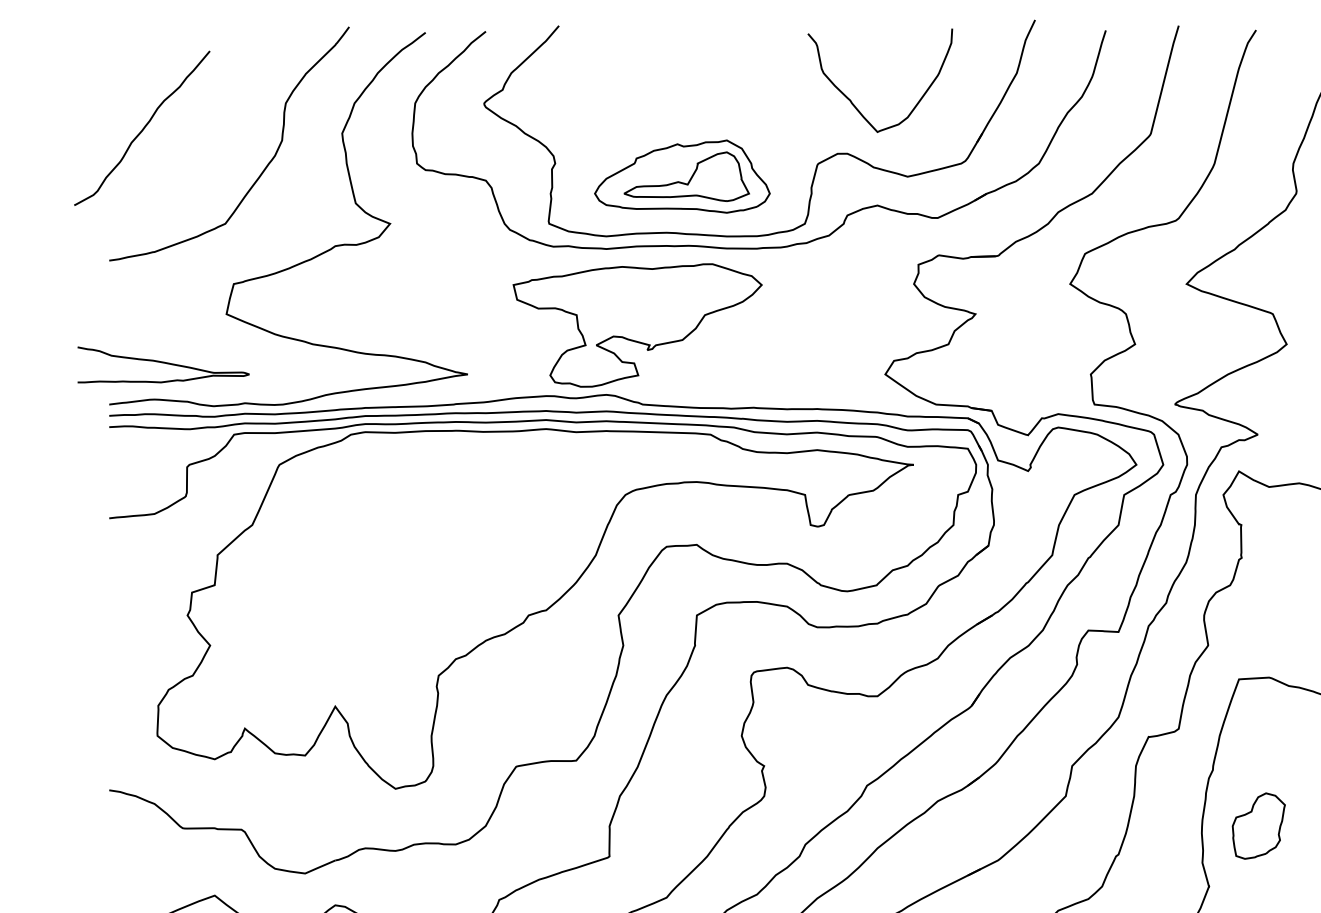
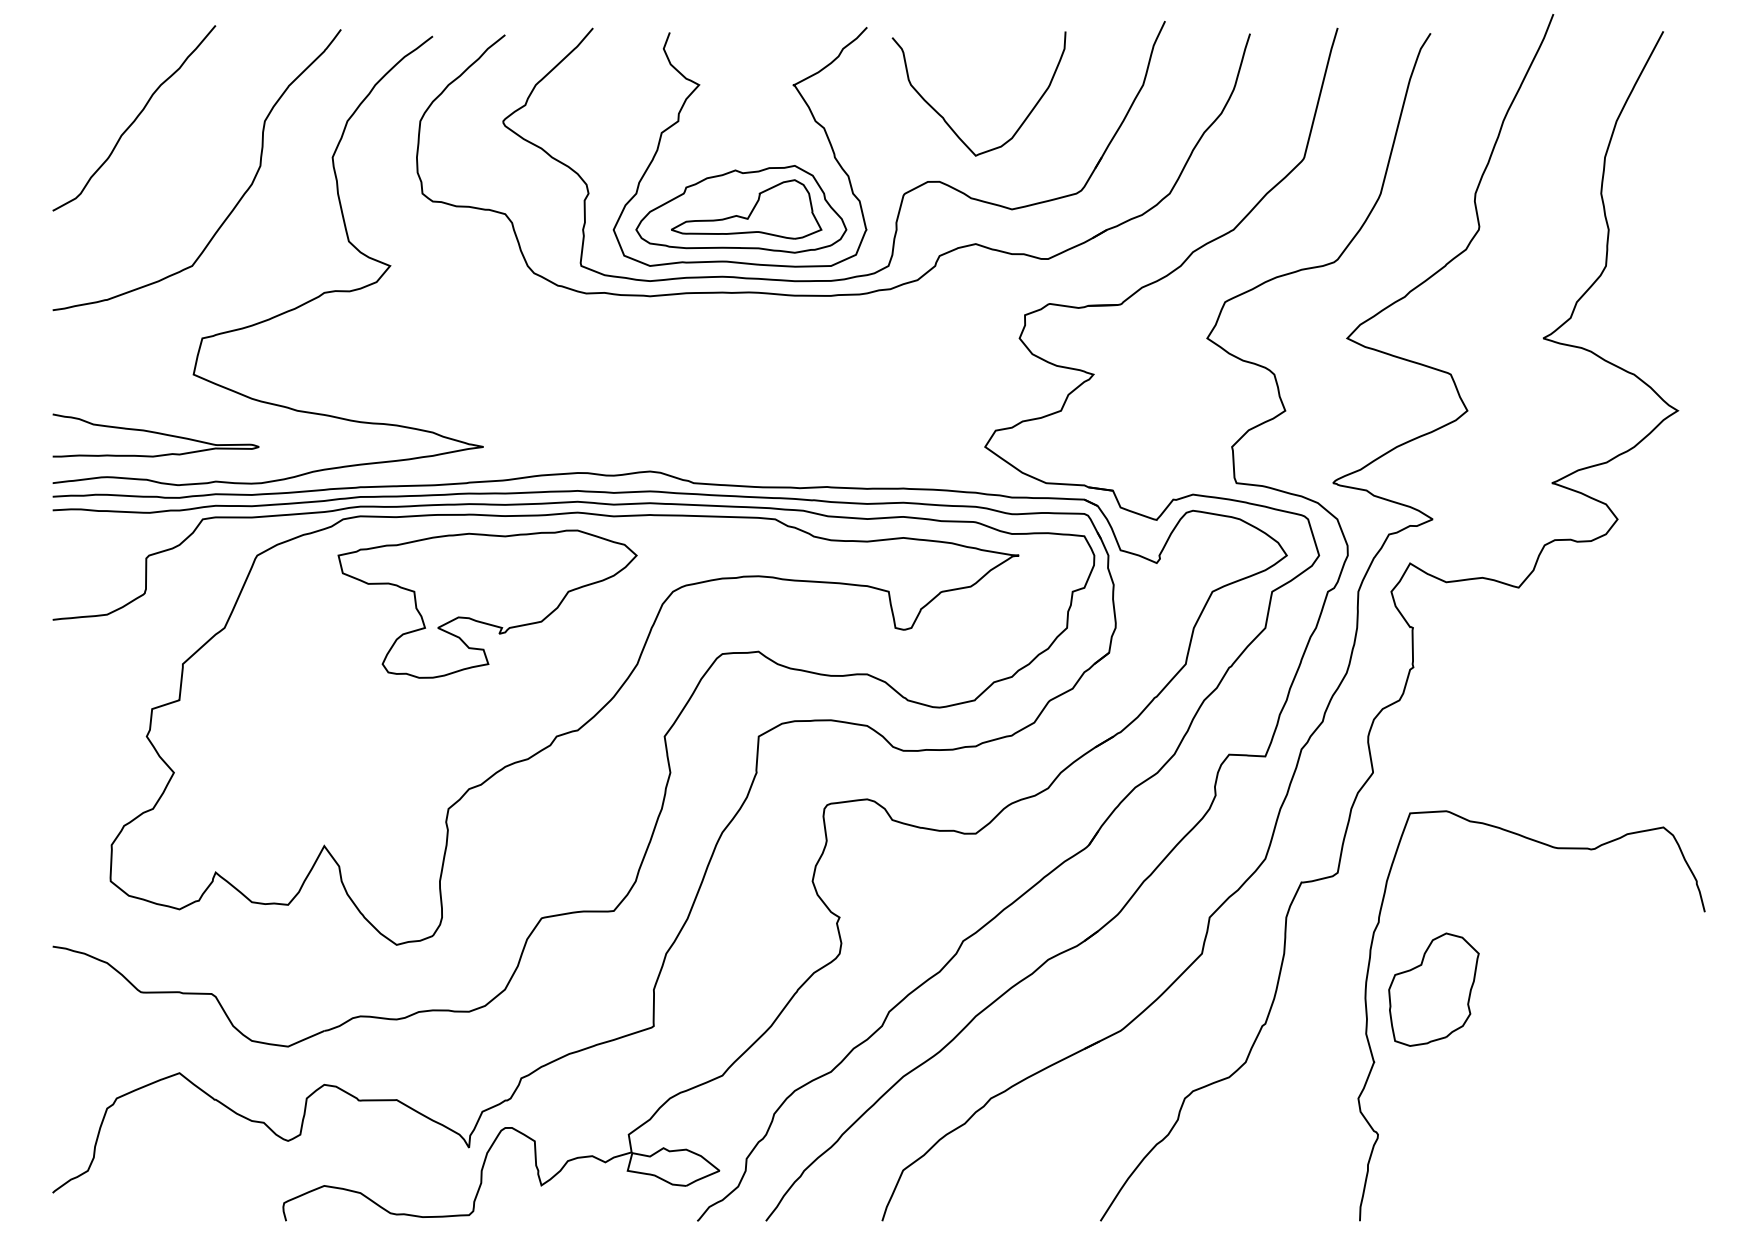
curve: (630, 103) -> (679, 121), added
curve: (143, 128) -> (135, 118), moved
part: (637, 324) -> (487, 603), moved
curve: (163, 363) -> (155, 433), moved
part: (1258, 825) -> (1433, 989), size x1.43

